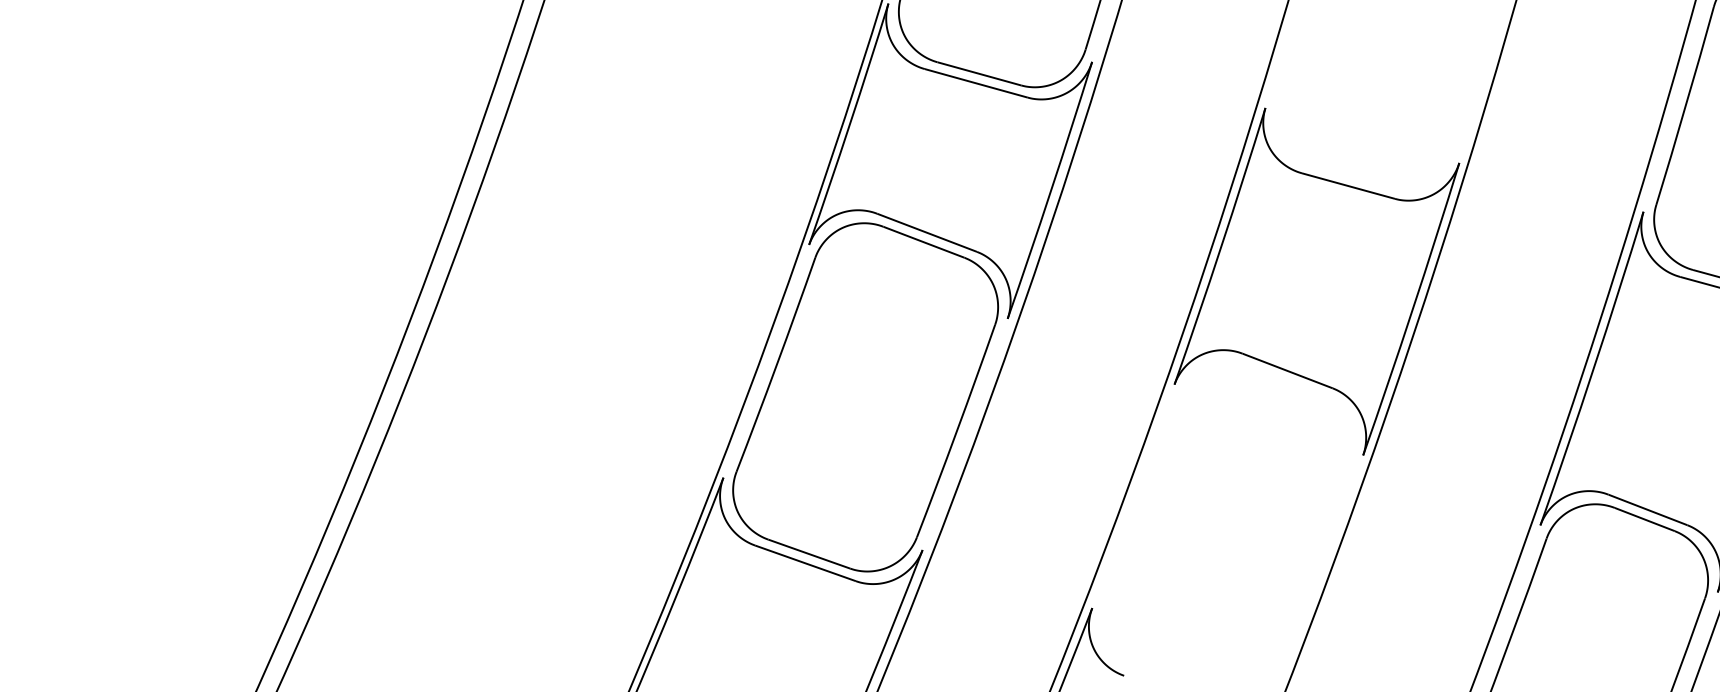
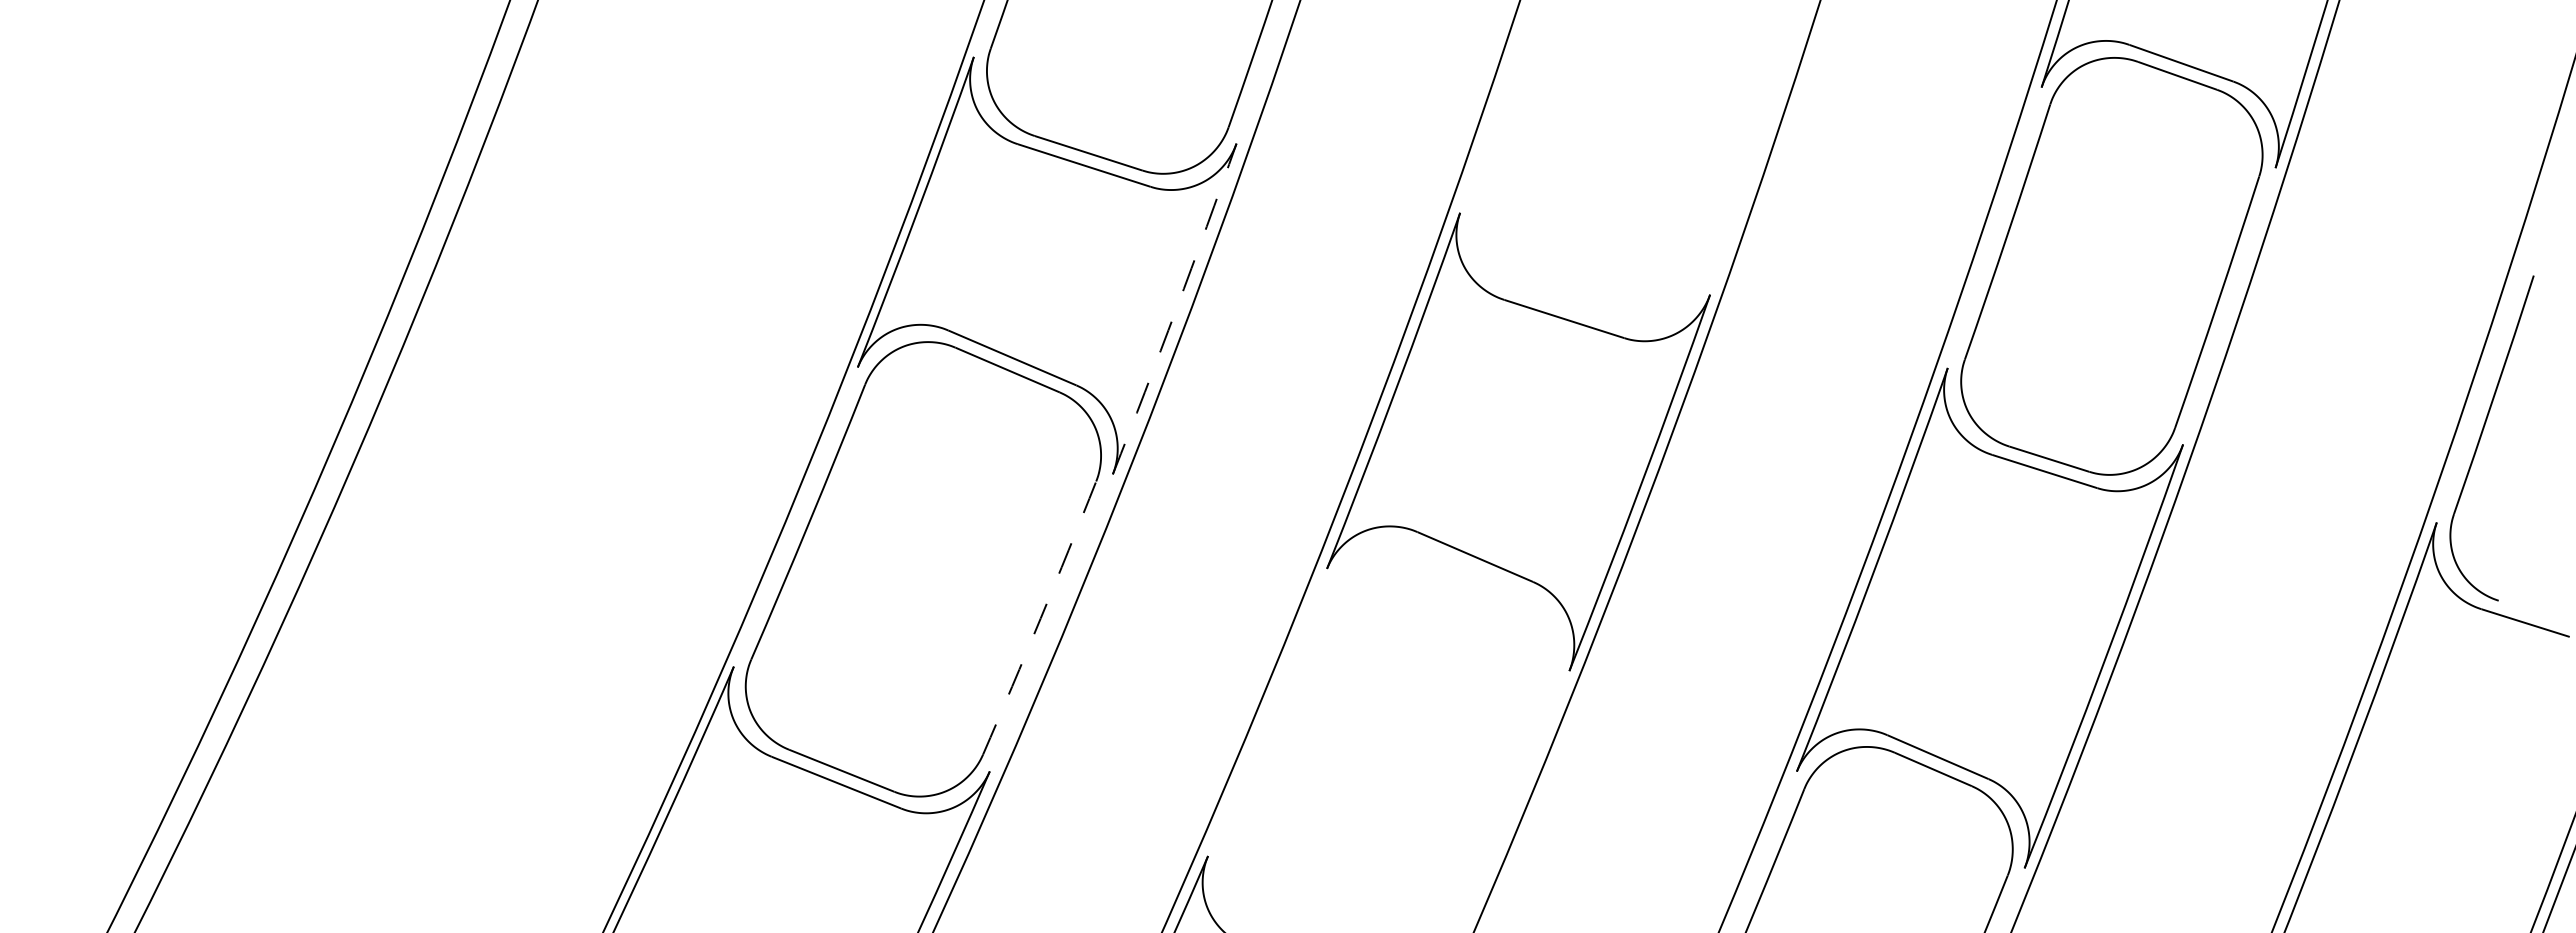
arc: (1051, 190) -> (1176, 309), solid -> dashed
arc: (956, 431) -> (1040, 618), solid -> dashed

